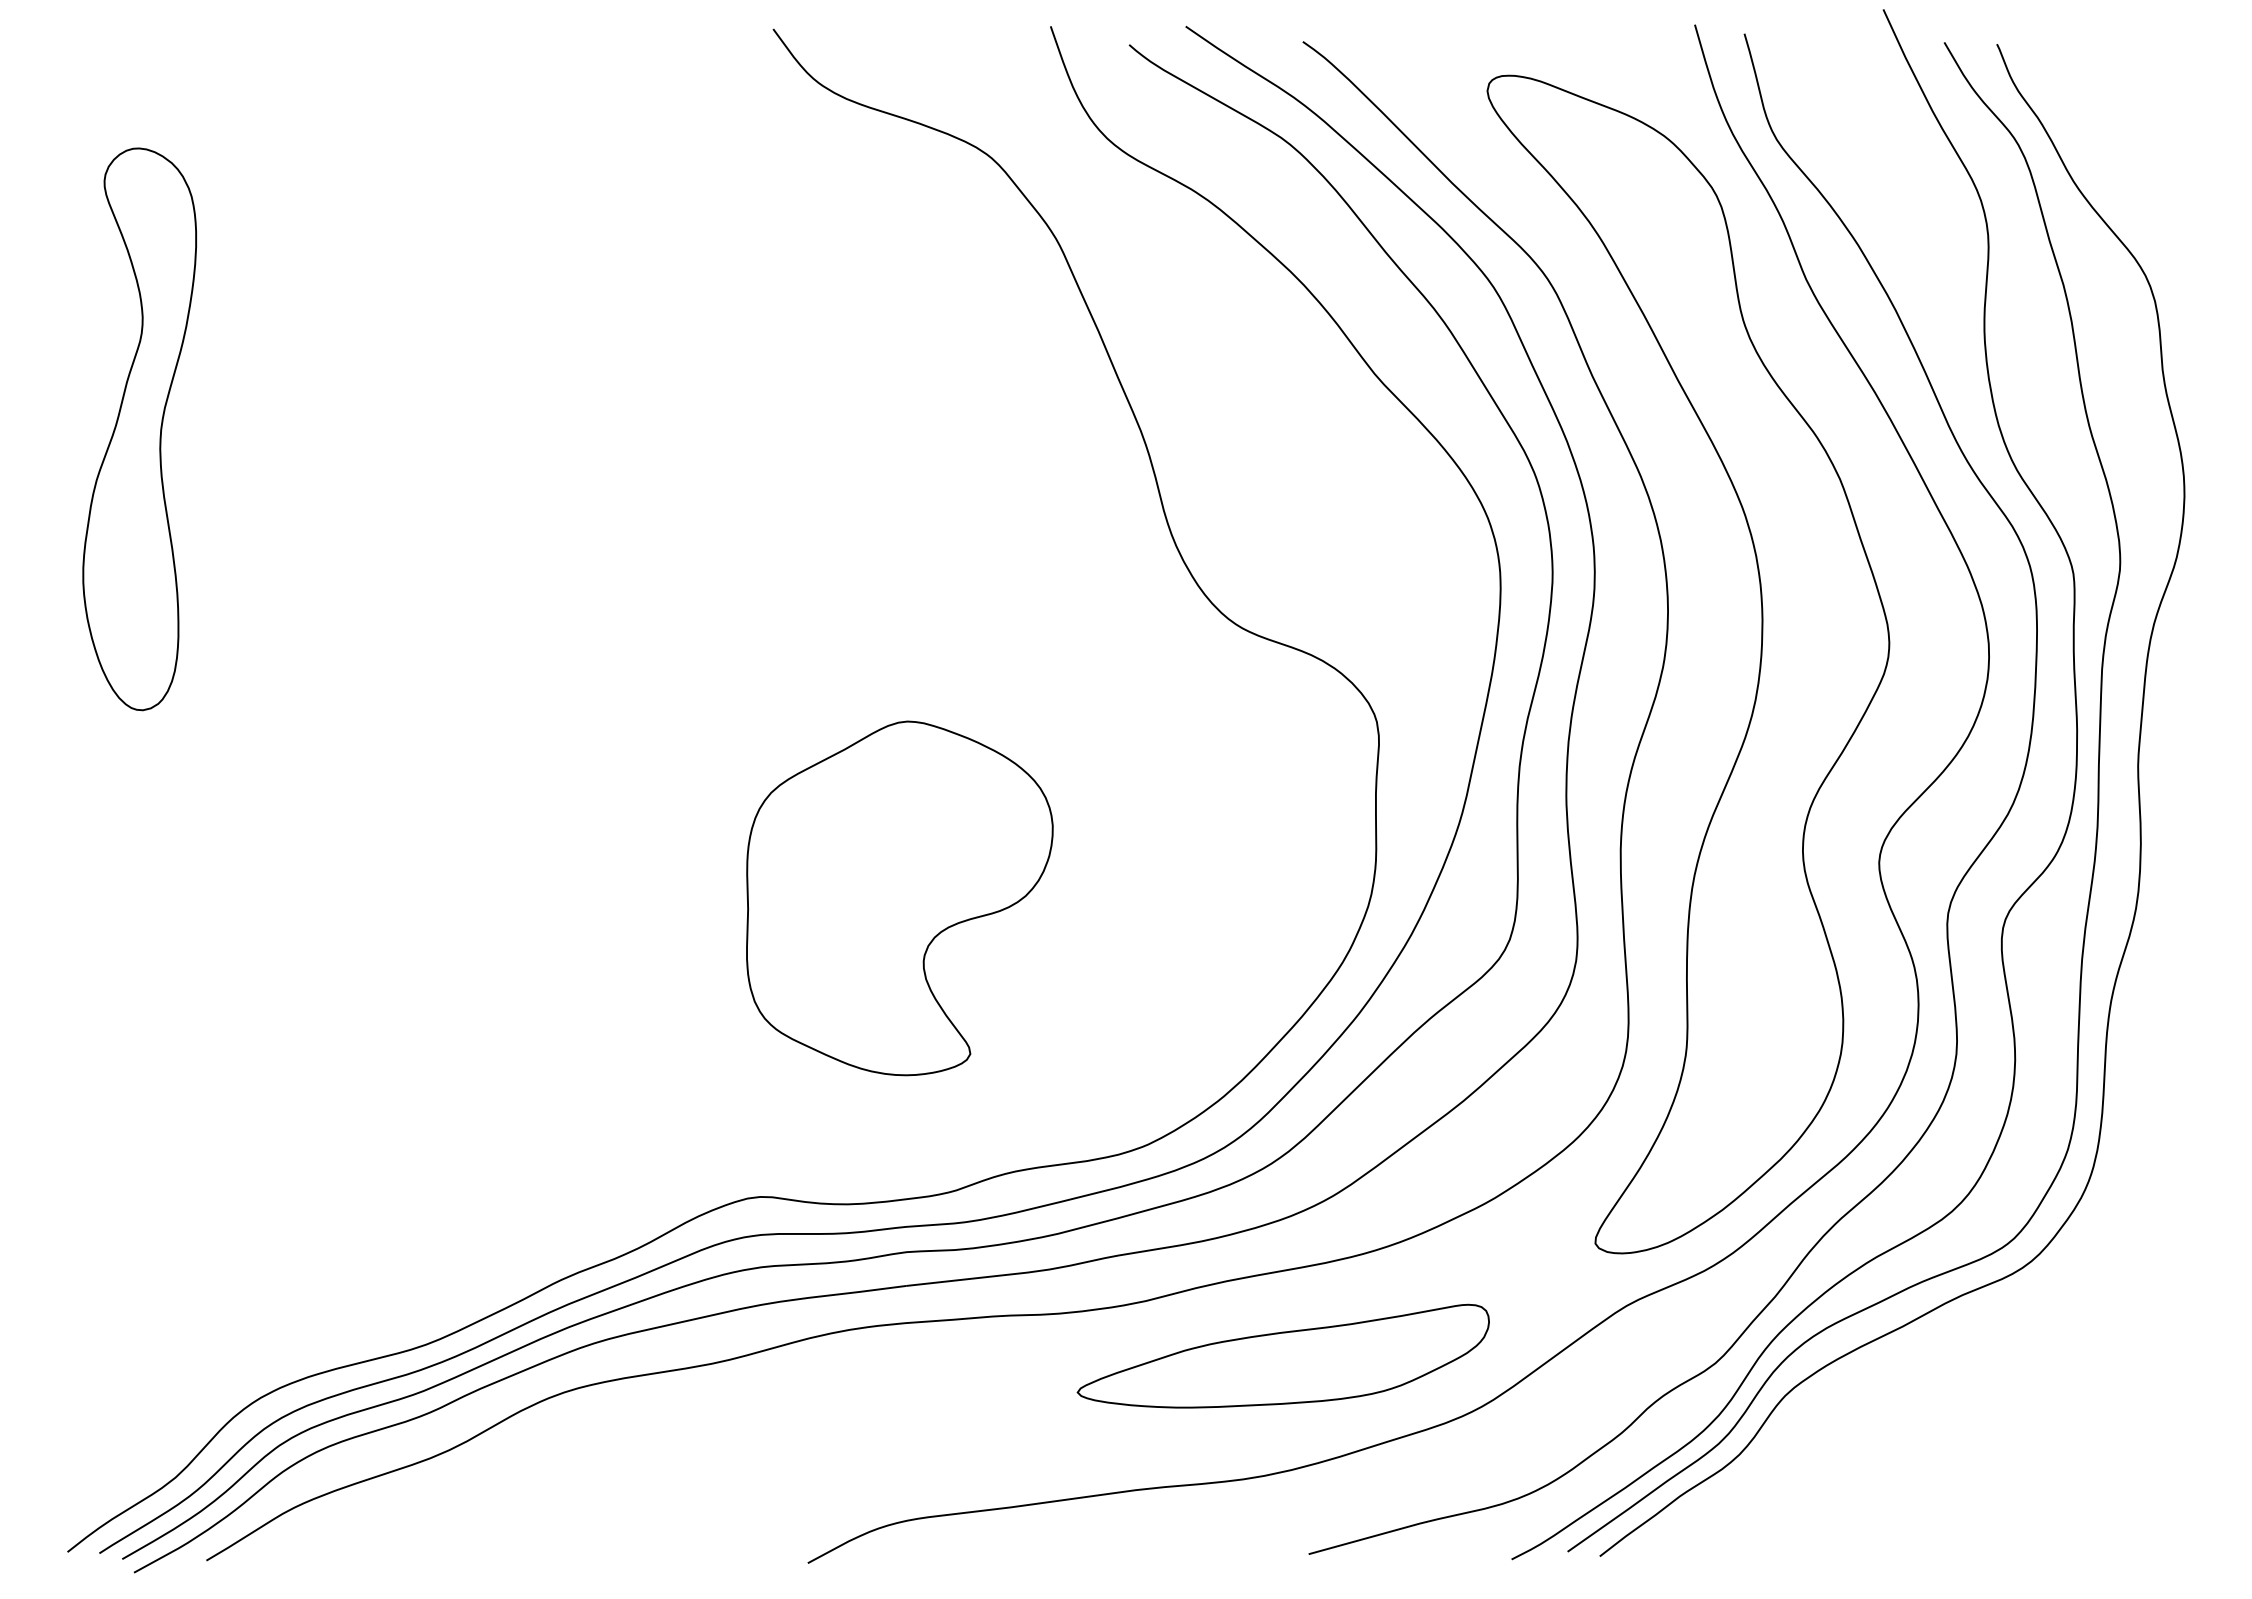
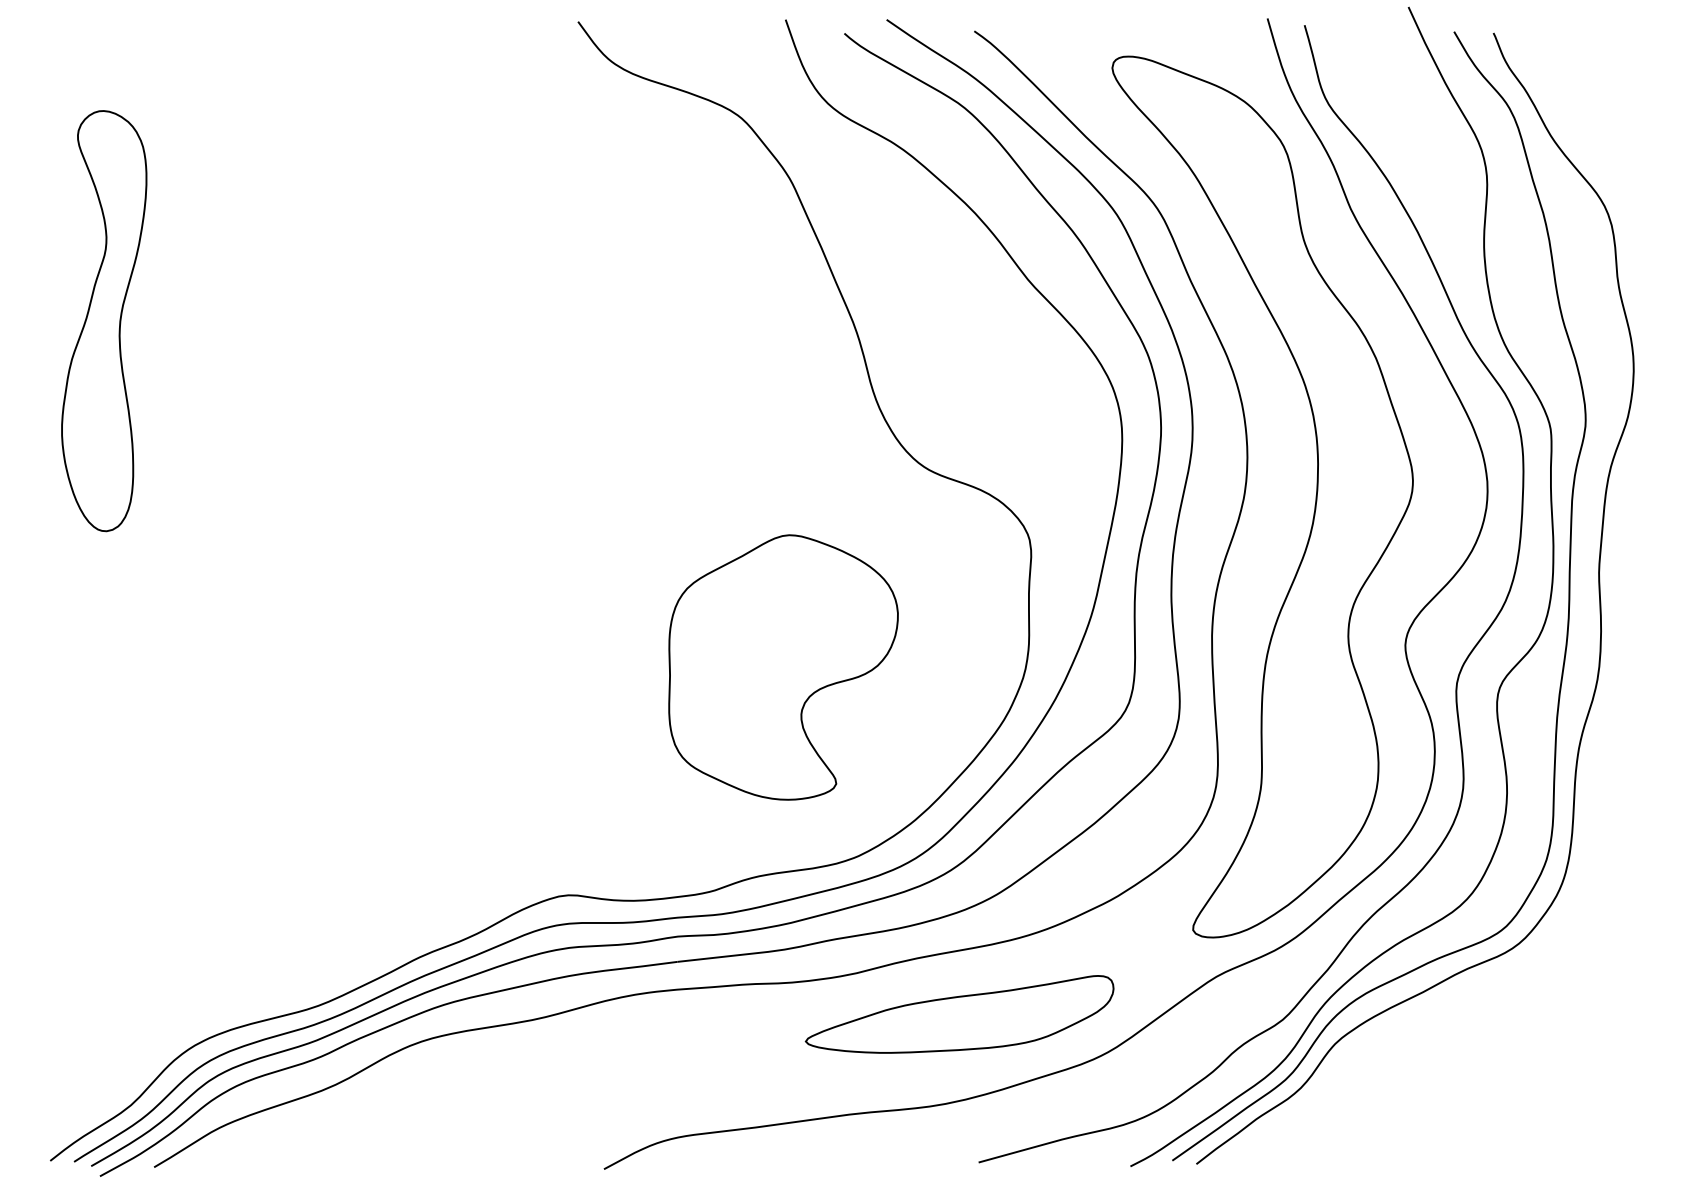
part: (899, 898) -> (783, 667), moved

